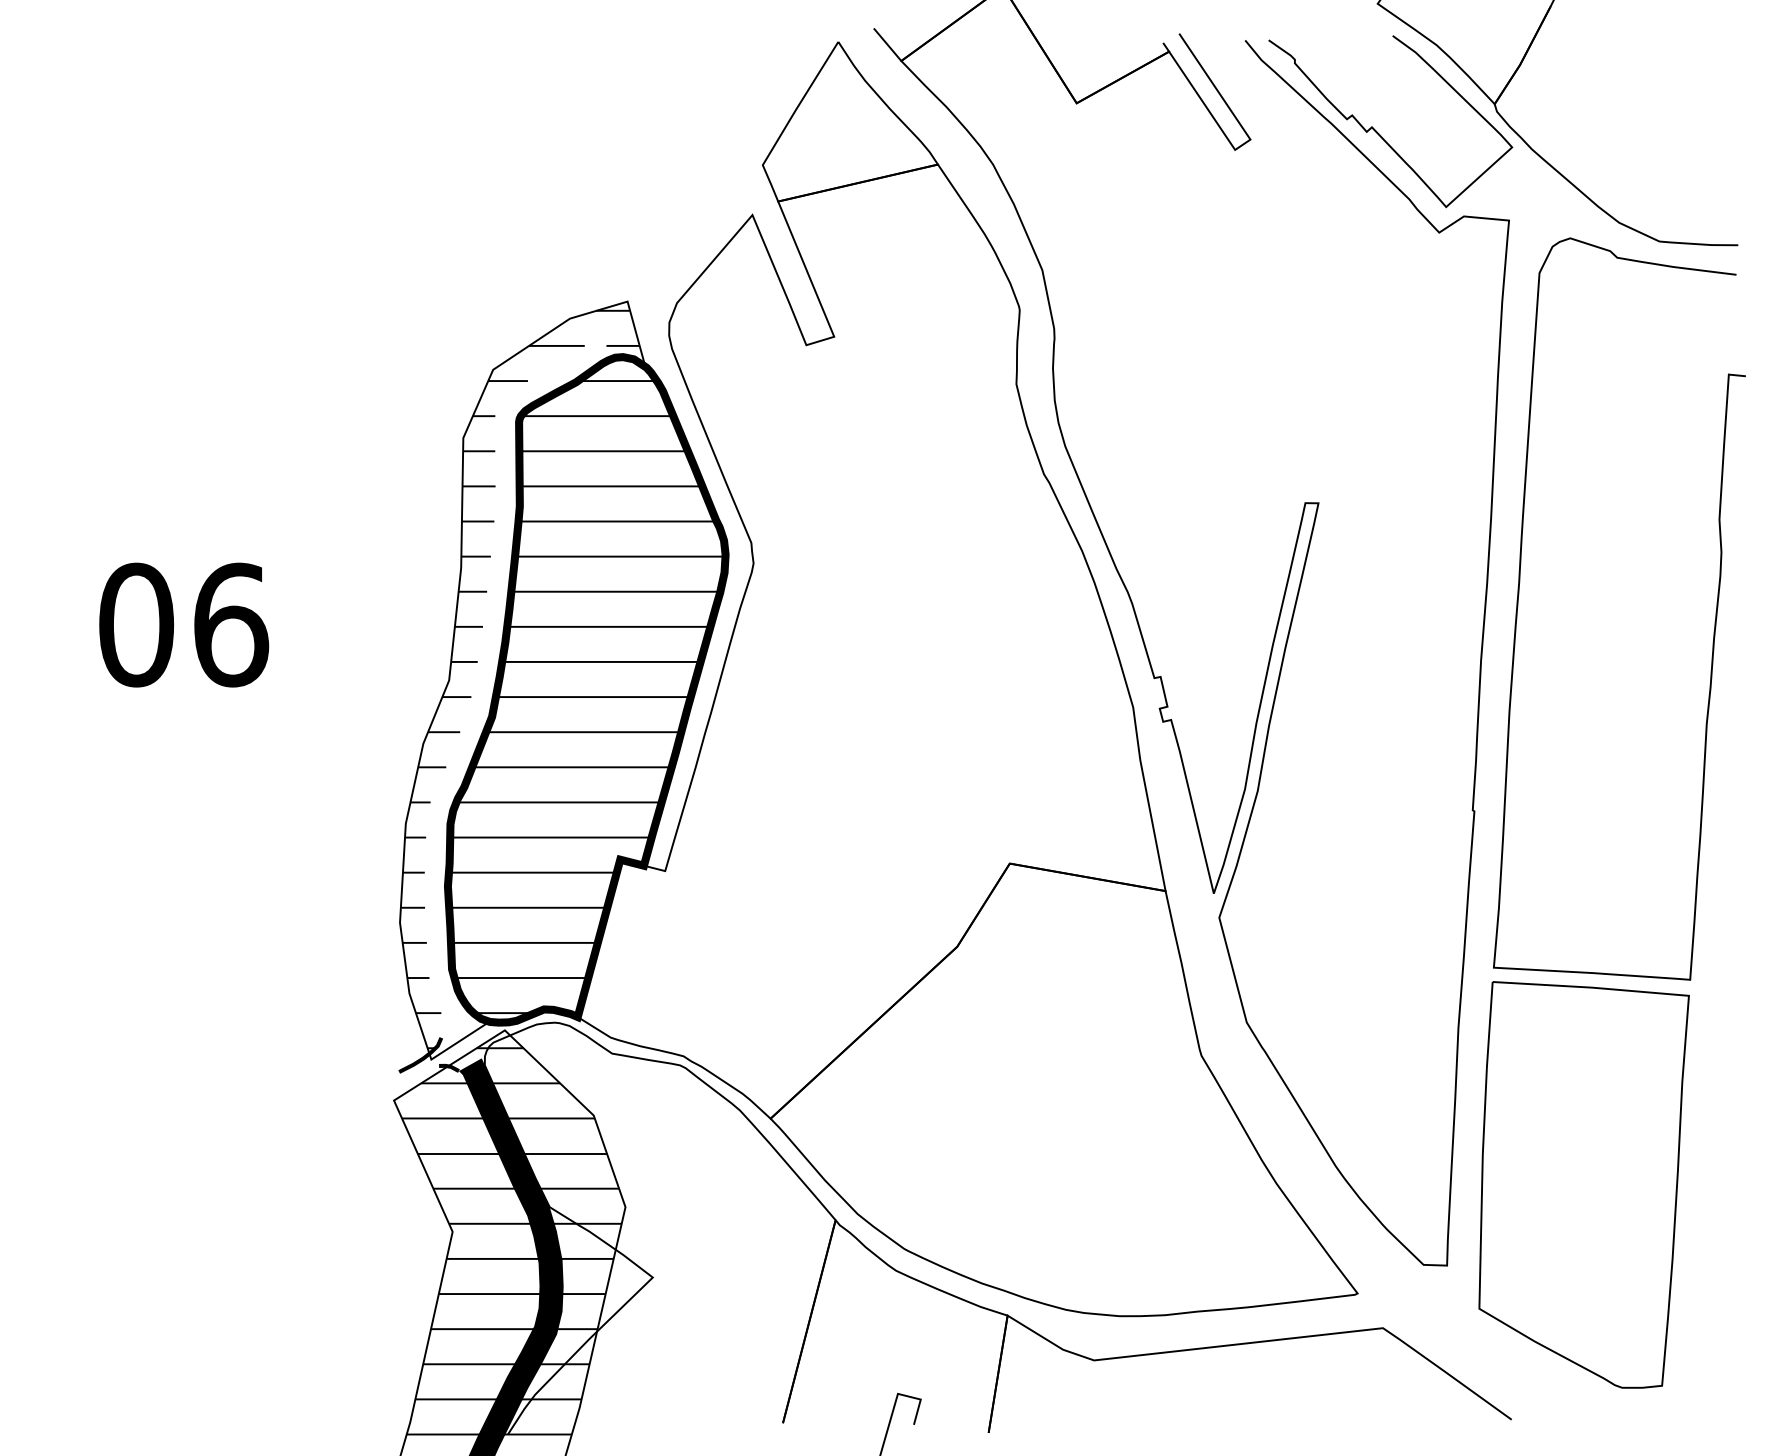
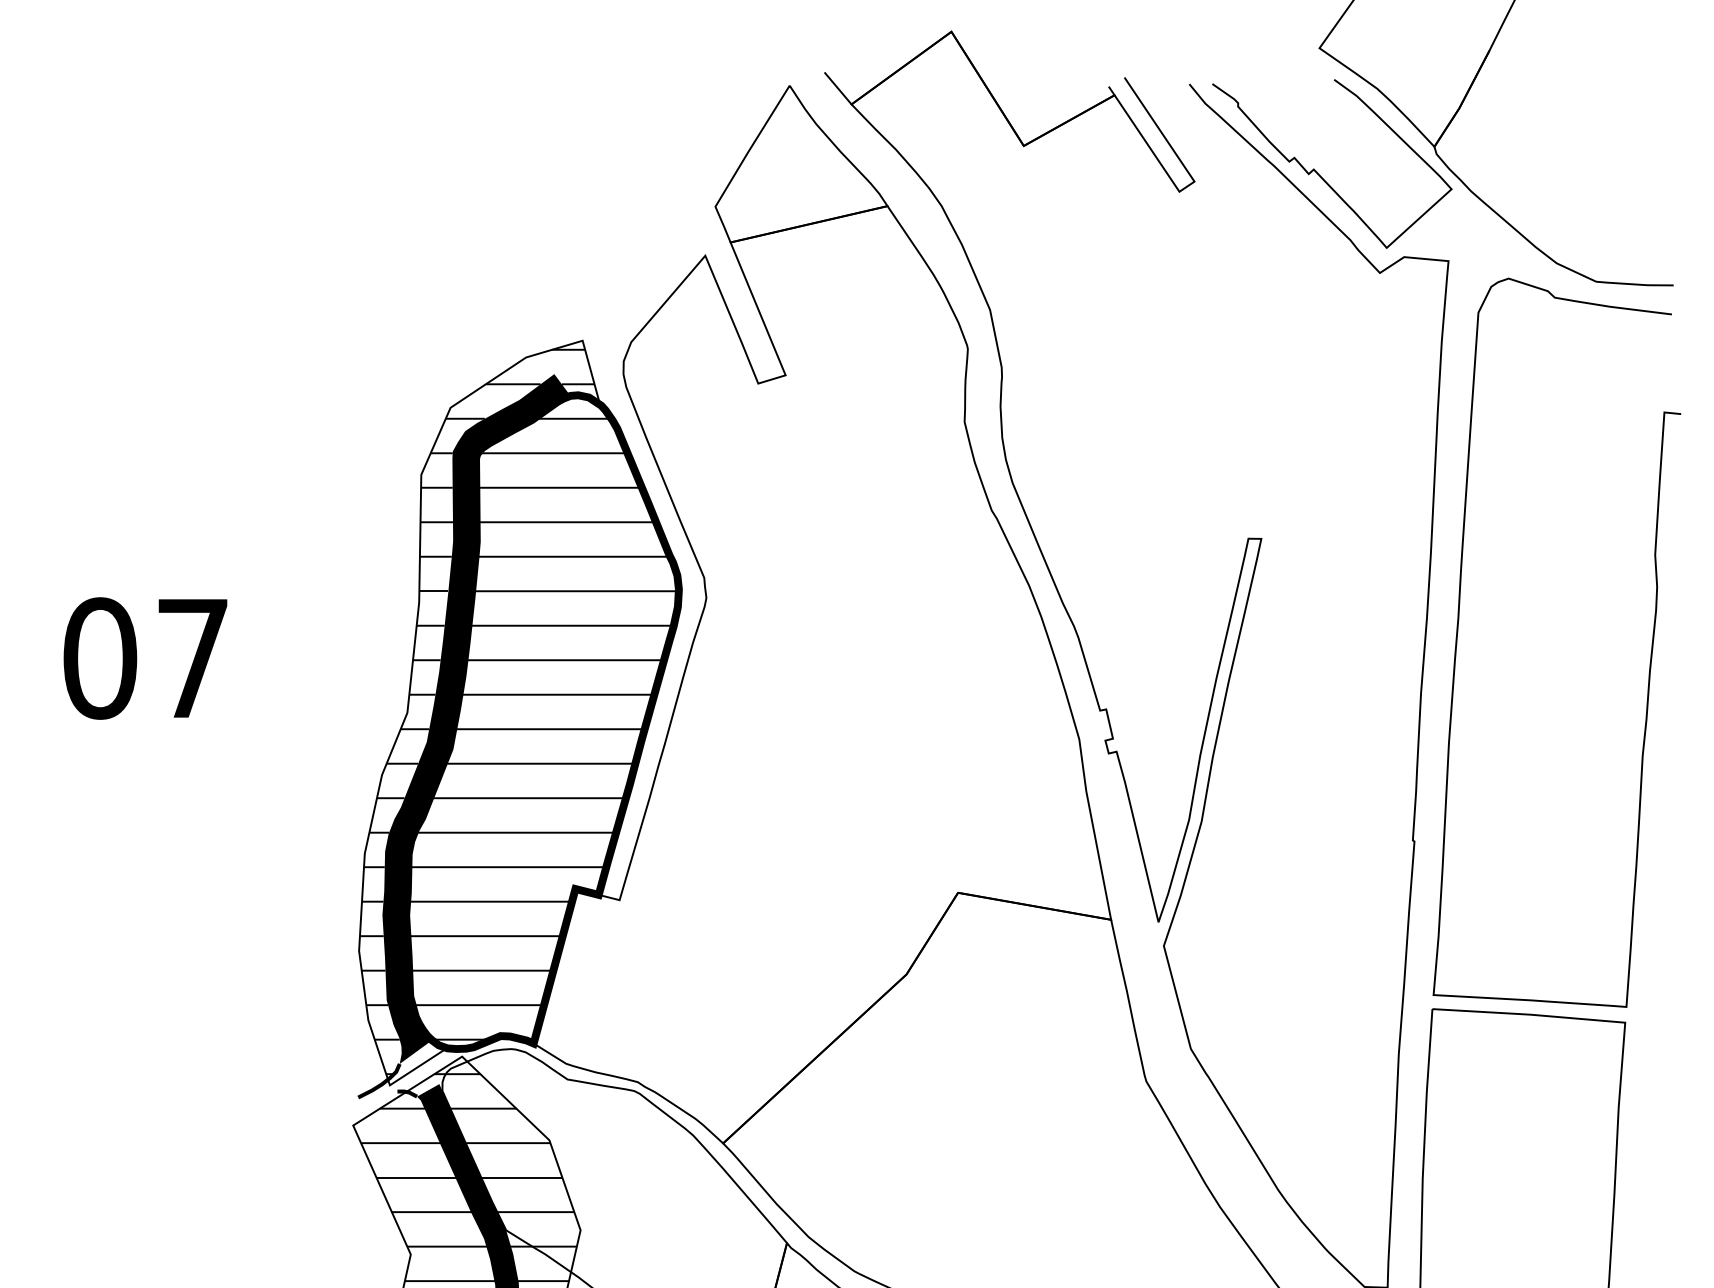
text: (231, 624) -> (193, 657), 06 -> 07
fill: (519, 686) -> (476, 718), added

